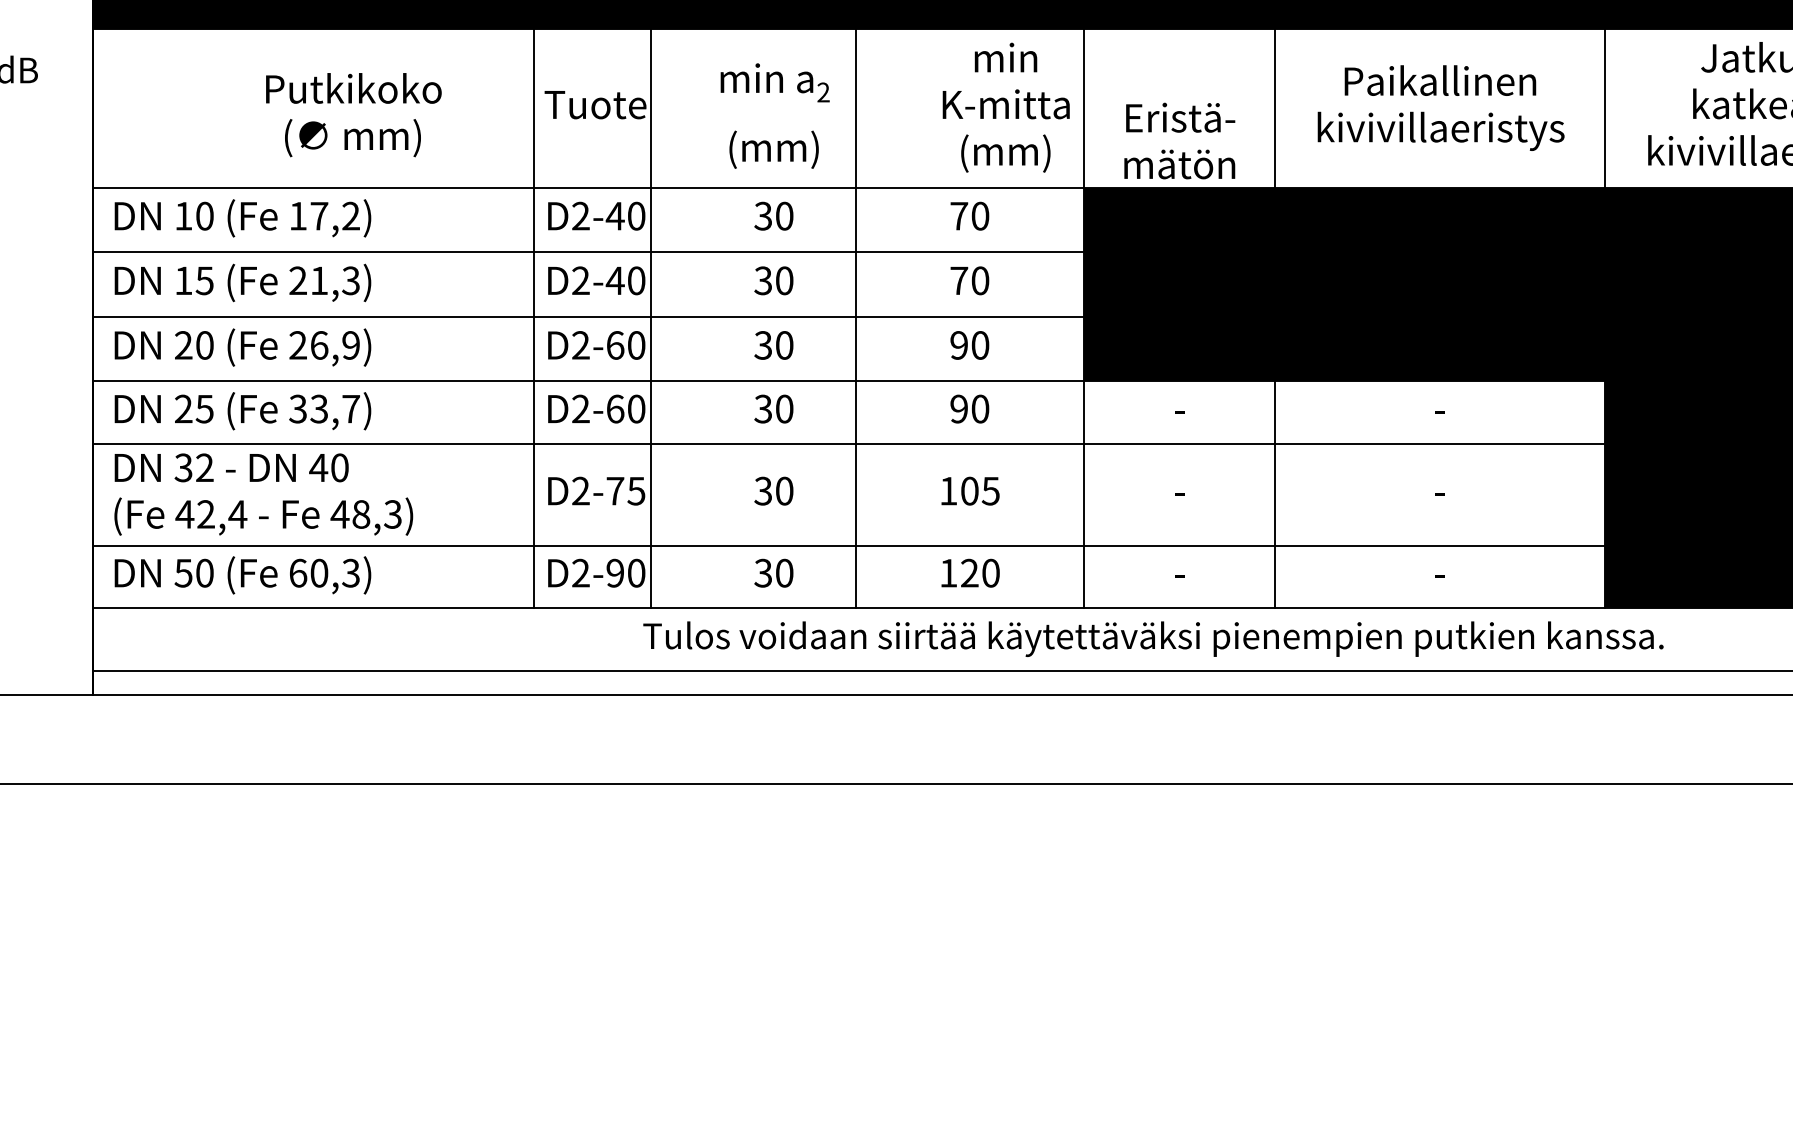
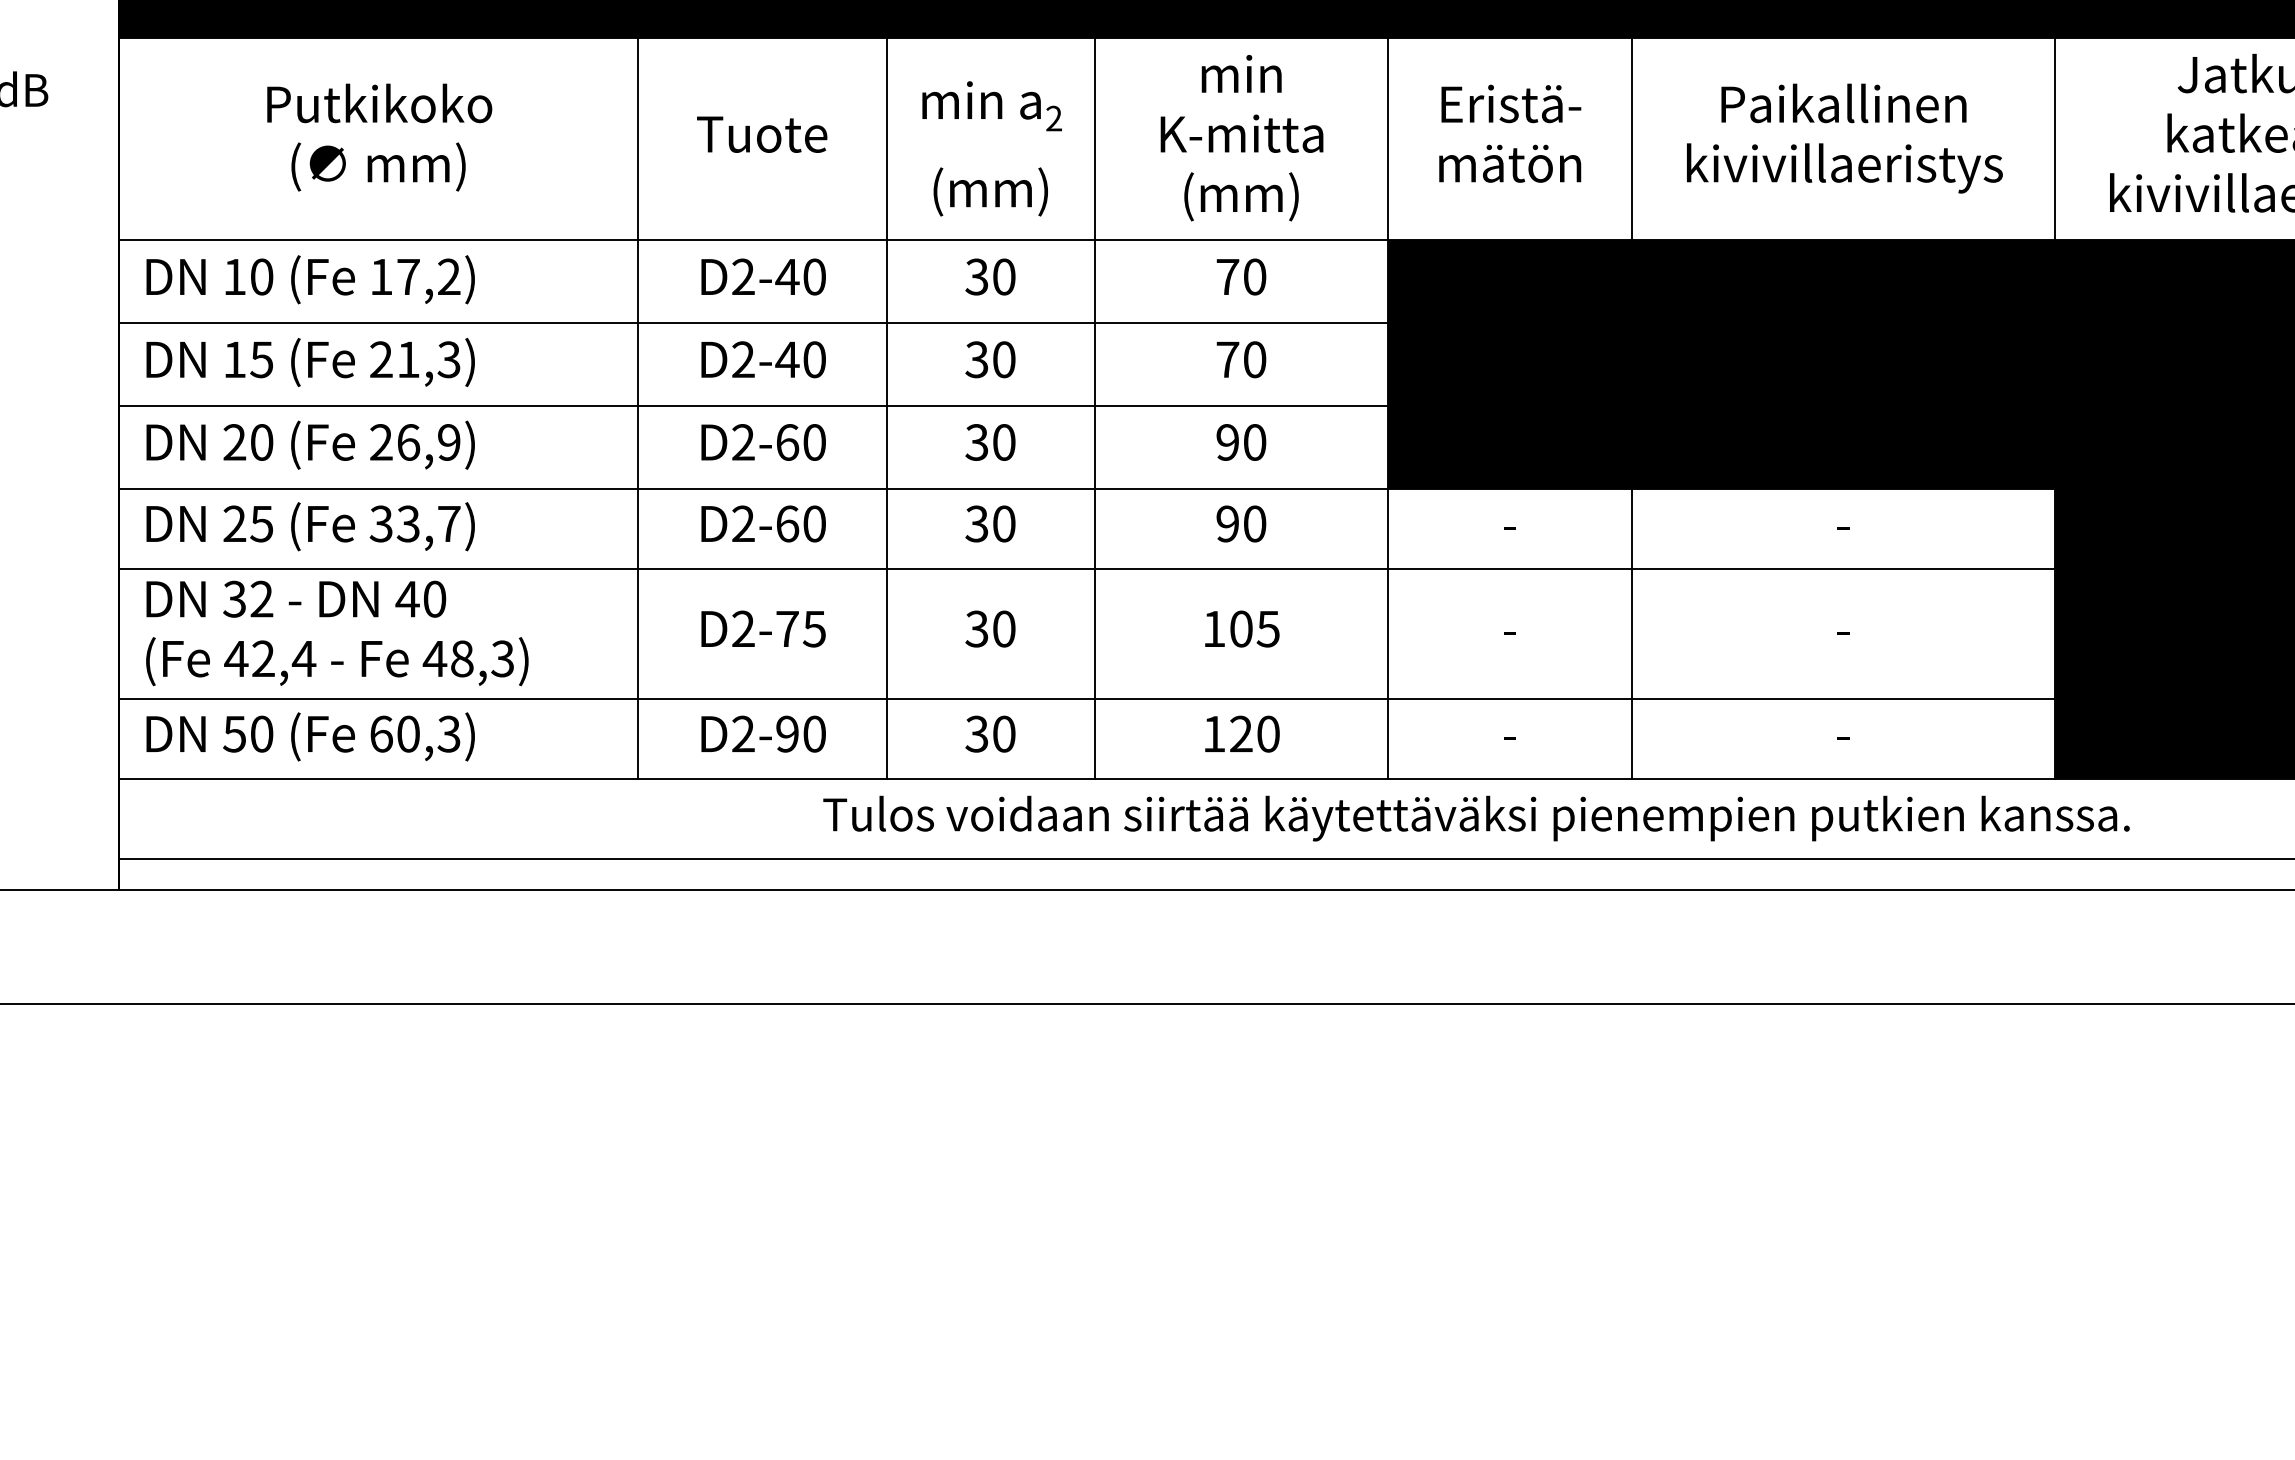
text: (1005, 108) -> (1241, 138), moved
text: (353, 115) -> (379, 137), moved
text: (1180, 140) -> (1510, 133), moved
line: (534, 318) -> (638, 407), moved
line: (650, 318) -> (886, 407), moved

